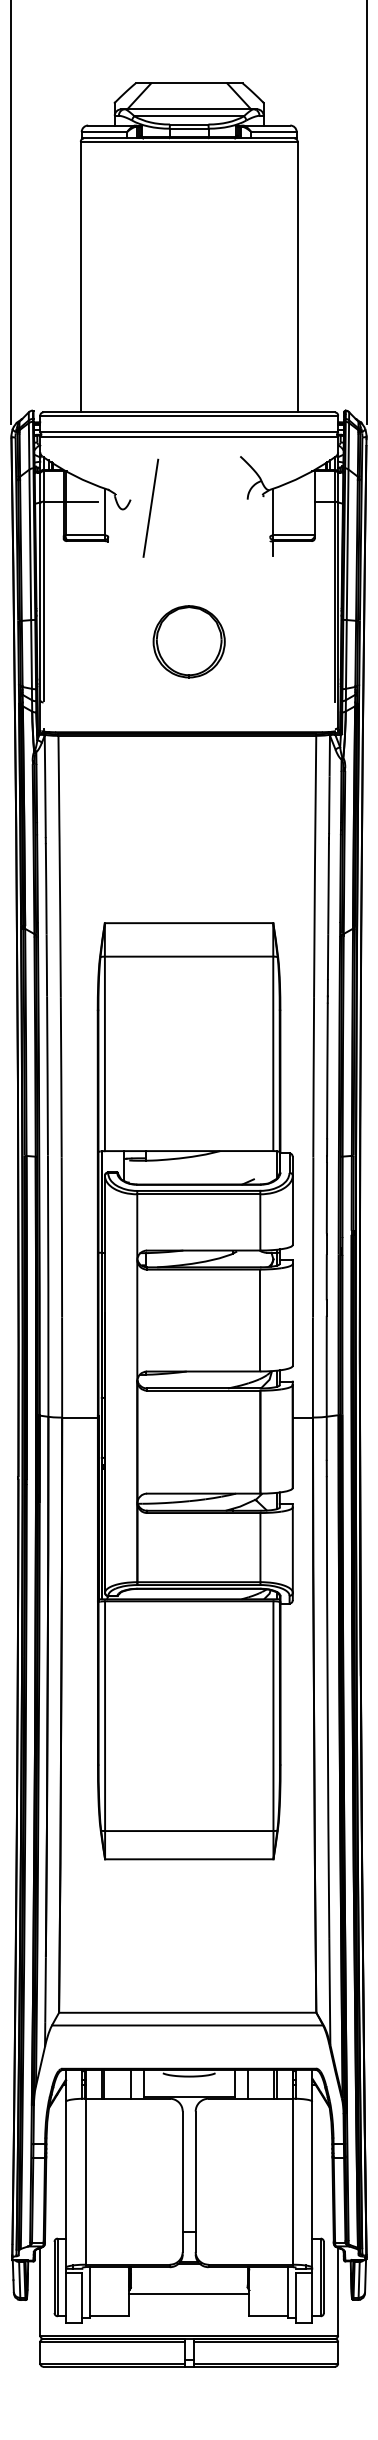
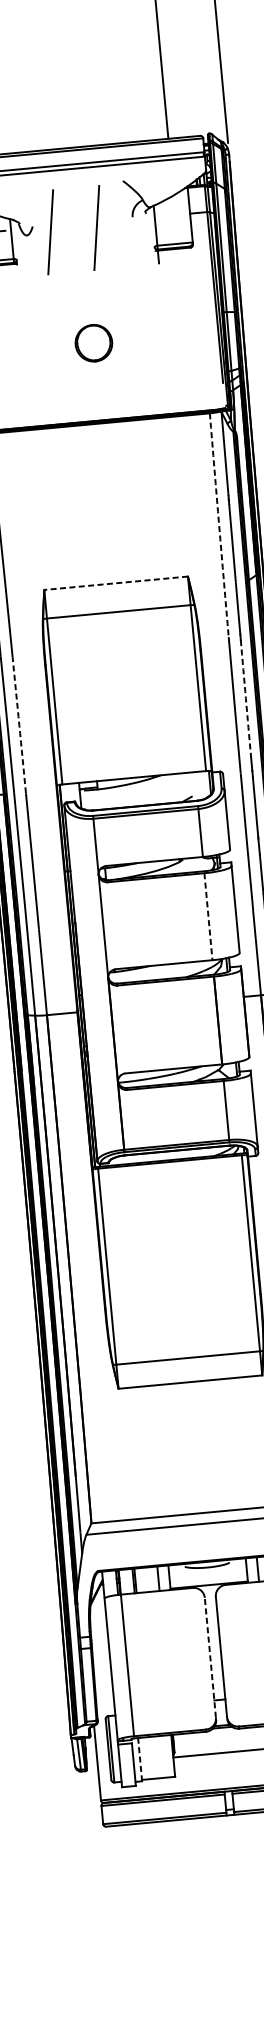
line: (204, 507) -> (96, 227), added
part: (188, 641) -> (93, 342), size x0.6
arc: (315, 866) -> (219, 524), solid -> dashed
line: (188, 923) -> (115, 583), solid -> dashed
arc: (327, 1071) -> (246, 698), solid -> dashed
arc: (61, 1077) -> (19, 725), solid -> dashed
line: (260, 1320) -> (208, 916), solid -> dashed
line: (182, 2181) -> (210, 1657), solid -> dashed
line: (90, 2292) -> (140, 1759), solid -> dashed

